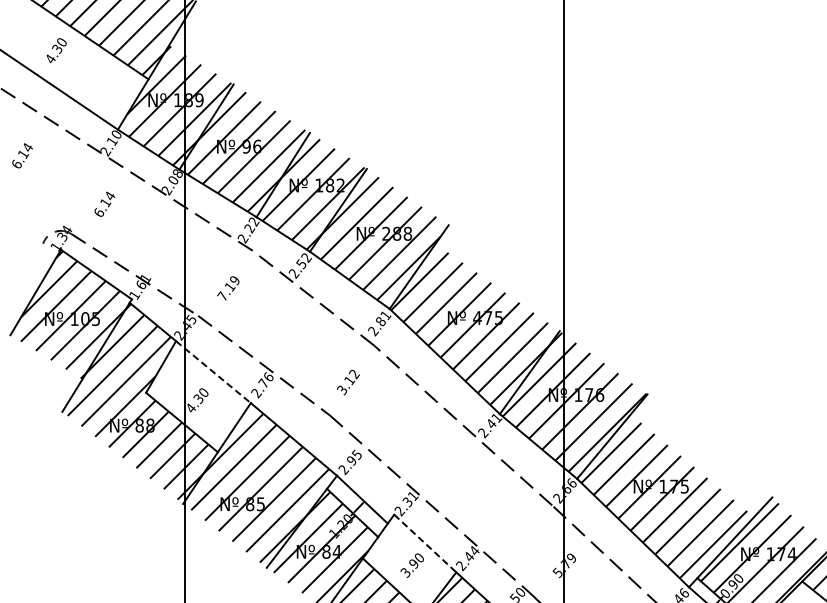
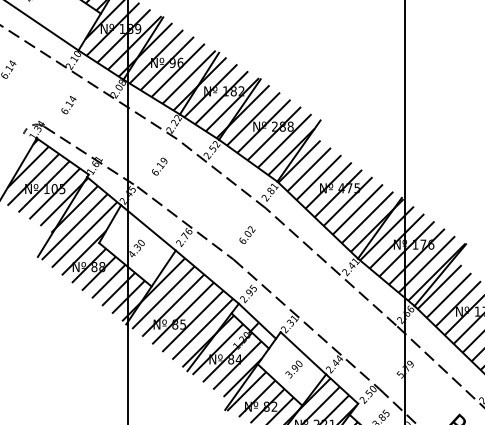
text: (222, 295) -> (155, 171), 7.19 -> 6.19
line: (213, 372) -> (148, 228), dashed -> solid
text: (346, 385) -> (245, 237), 3.12 -> 6.02
line: (425, 543) -> (303, 353), dashed -> solid

